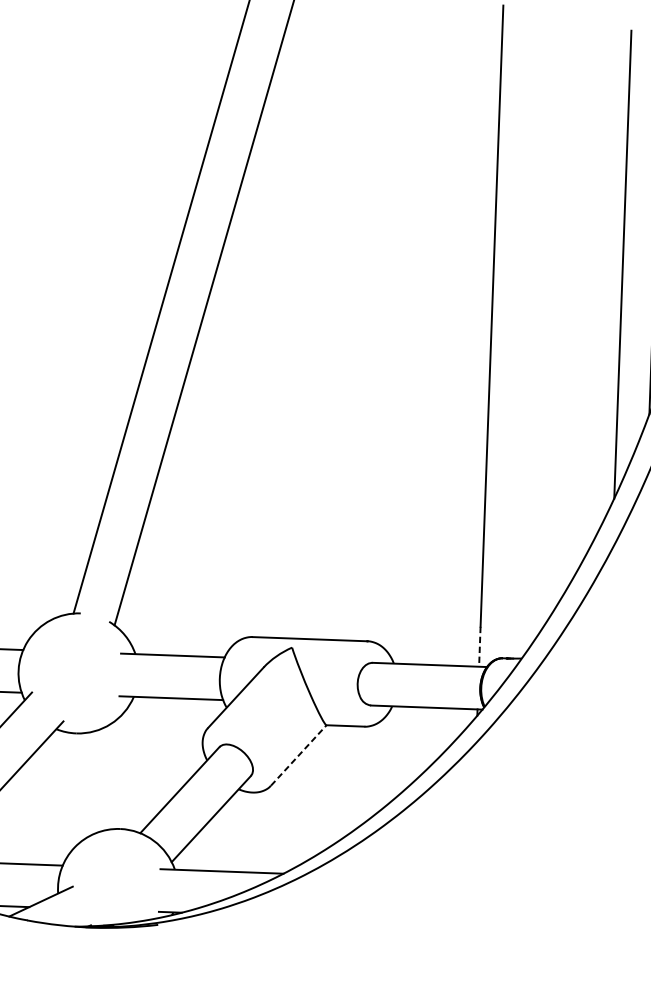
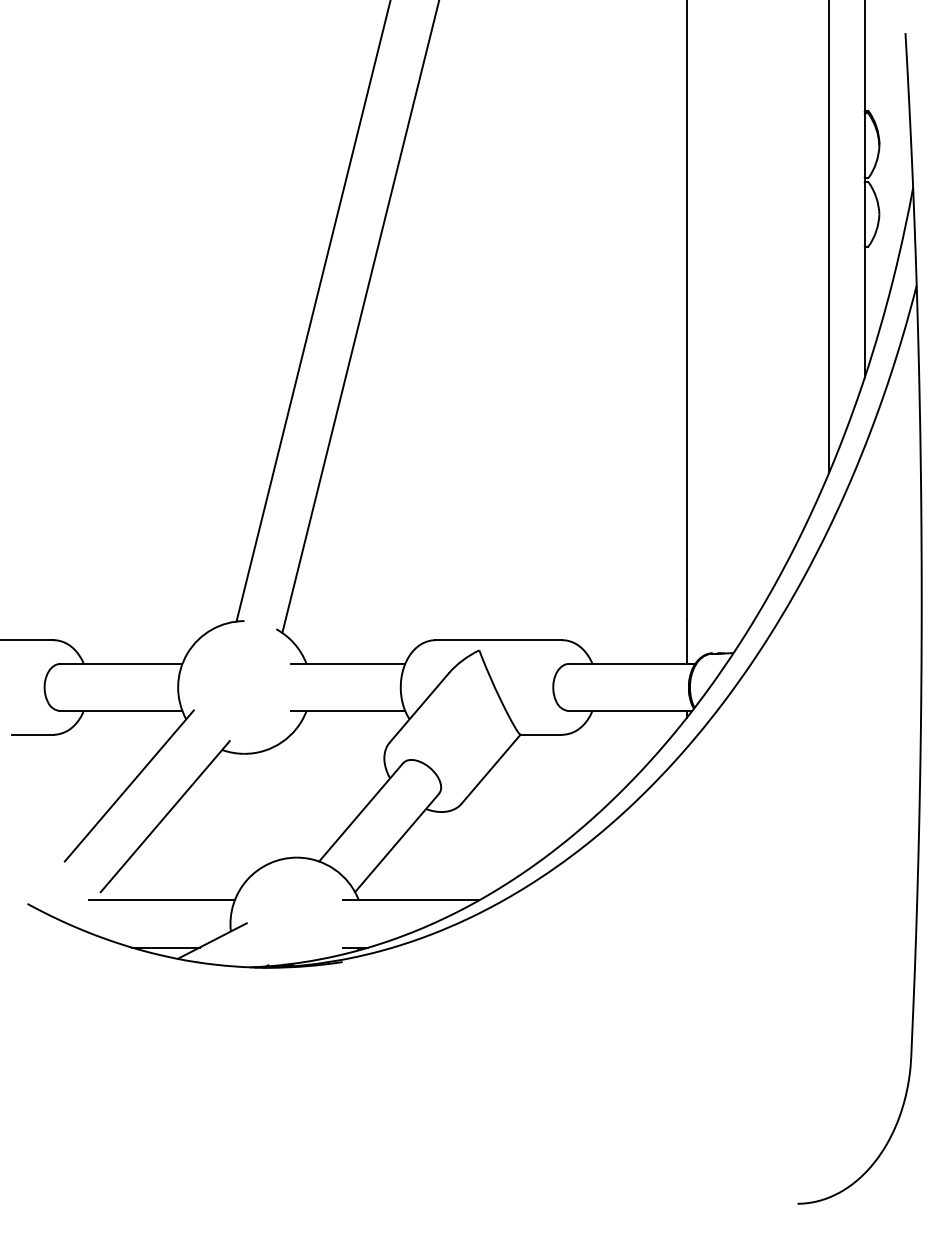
line: (479, 647) -> (686, 642), dashed -> solid
line: (299, 754) -> (491, 768), dashed -> solid

